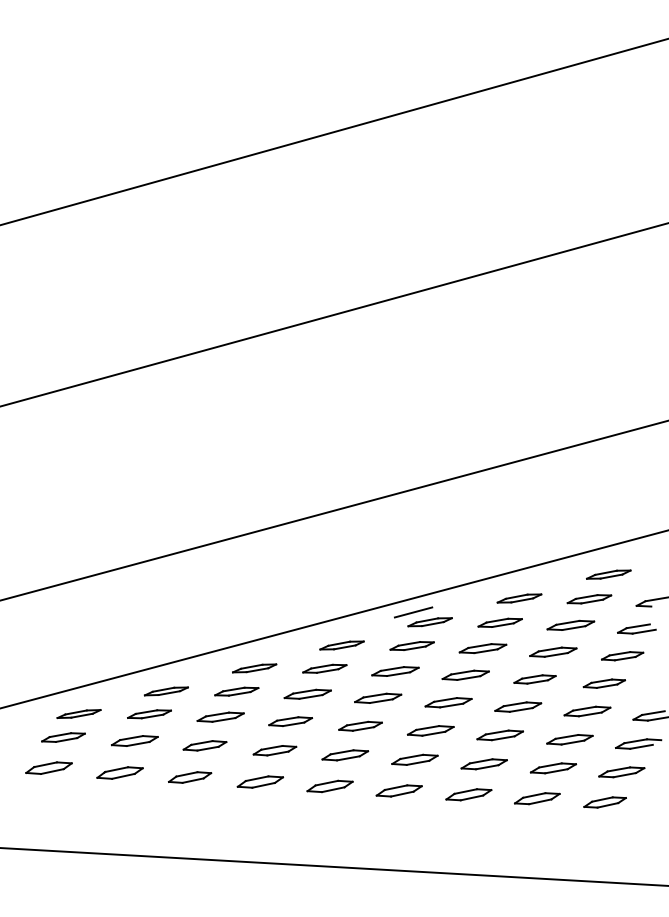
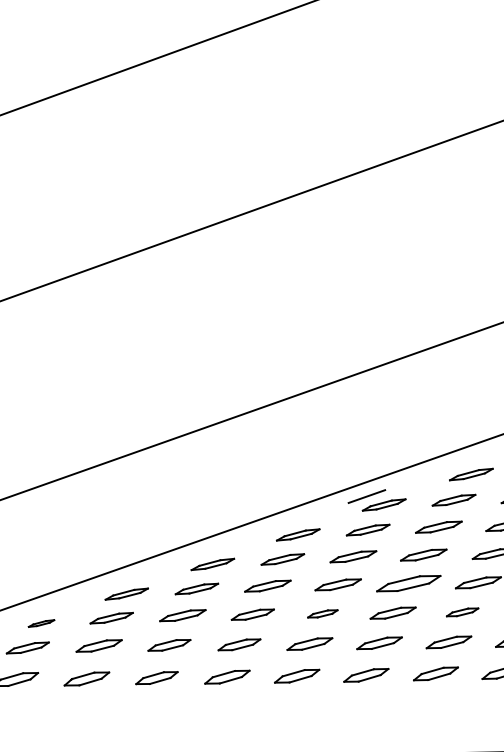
part: (448, 702) -> (408, 583), size x1.4
part: (78, 714) -> (41, 623), size x0.6
part: (360, 725) -> (322, 613), size x0.7
part: (499, 735) -> (461, 612), size x0.7

